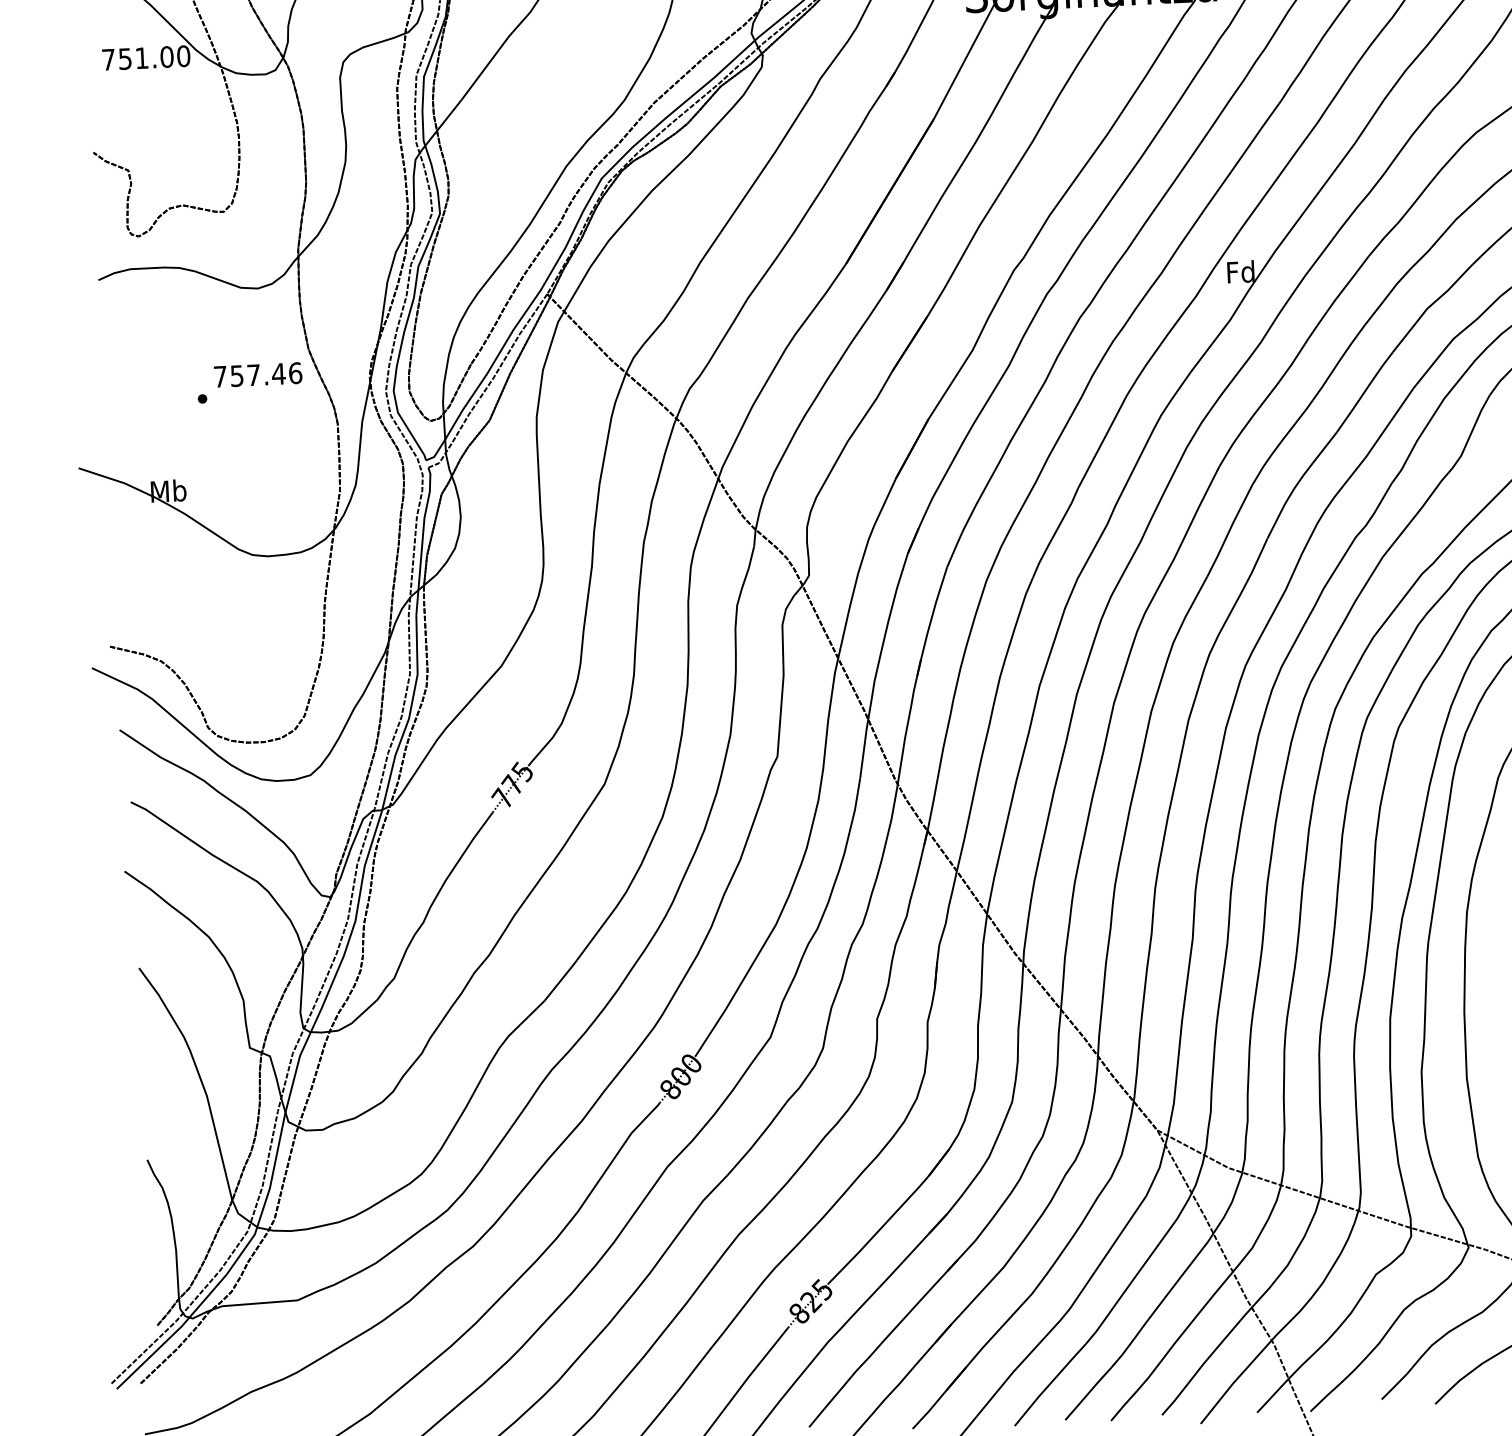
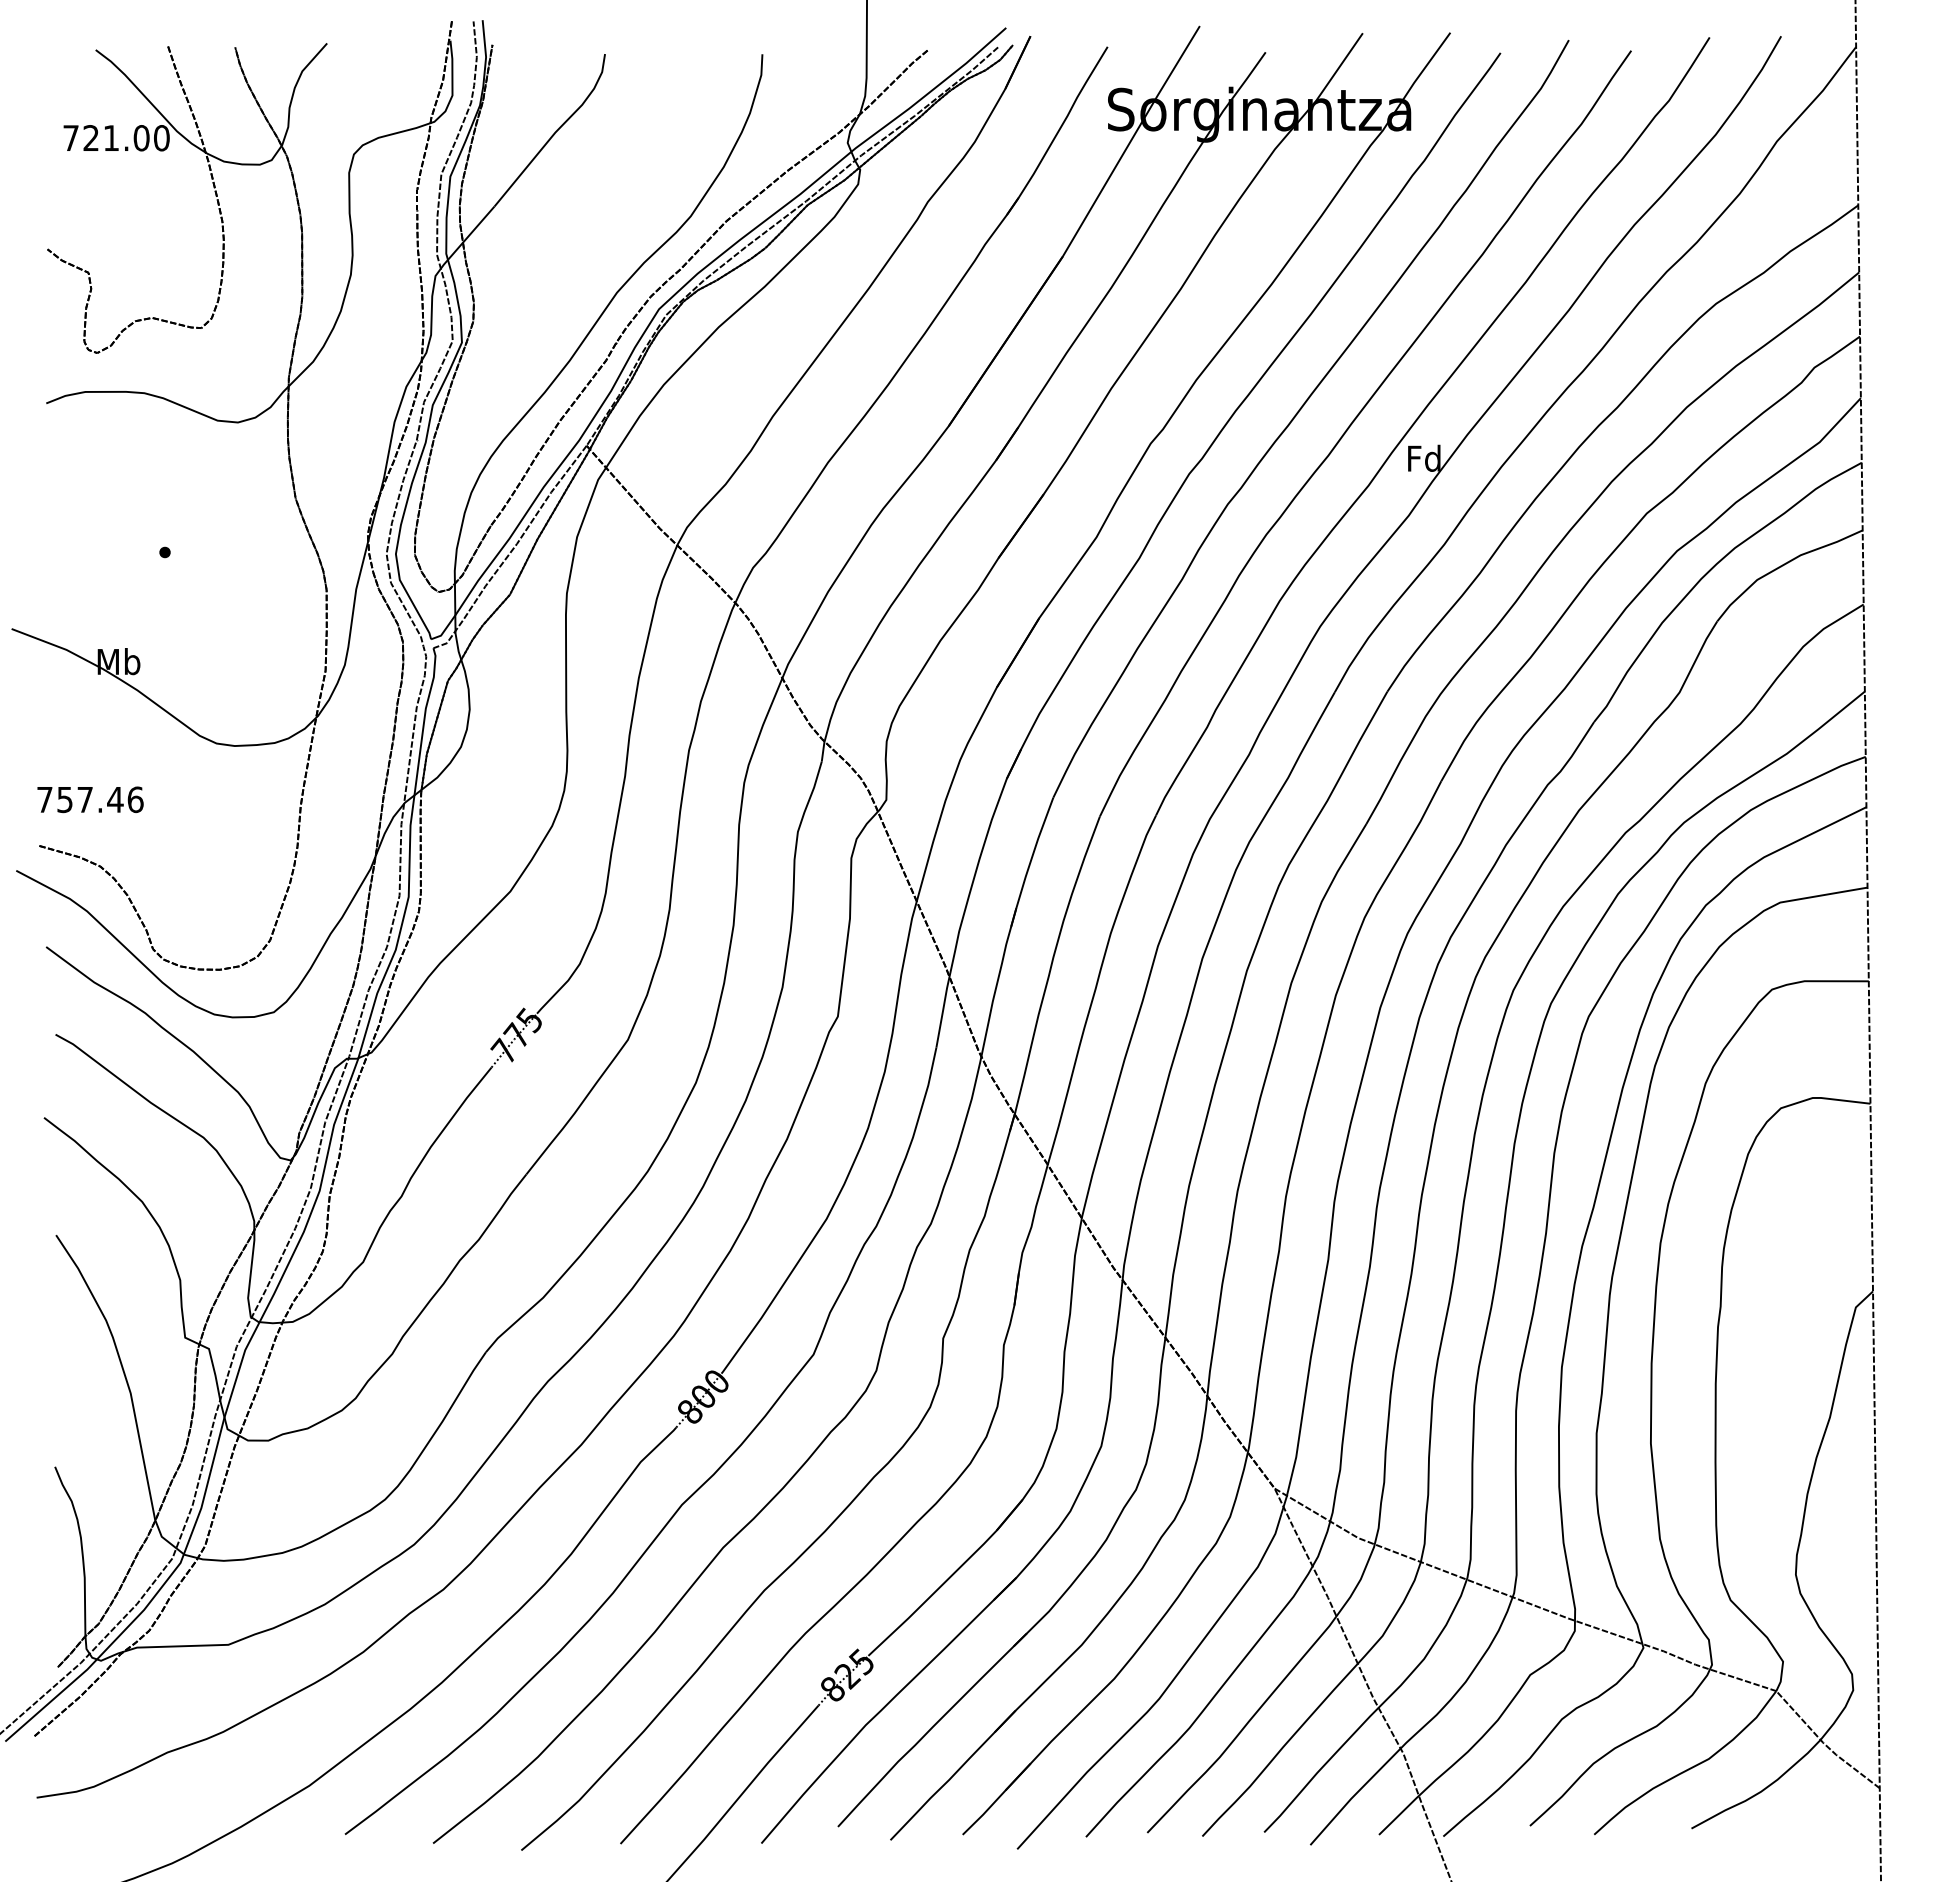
text: (124, 59) -> (90, 138), 751.00 -> 721.00
text: (258, 374) -> (90, 799), moved

